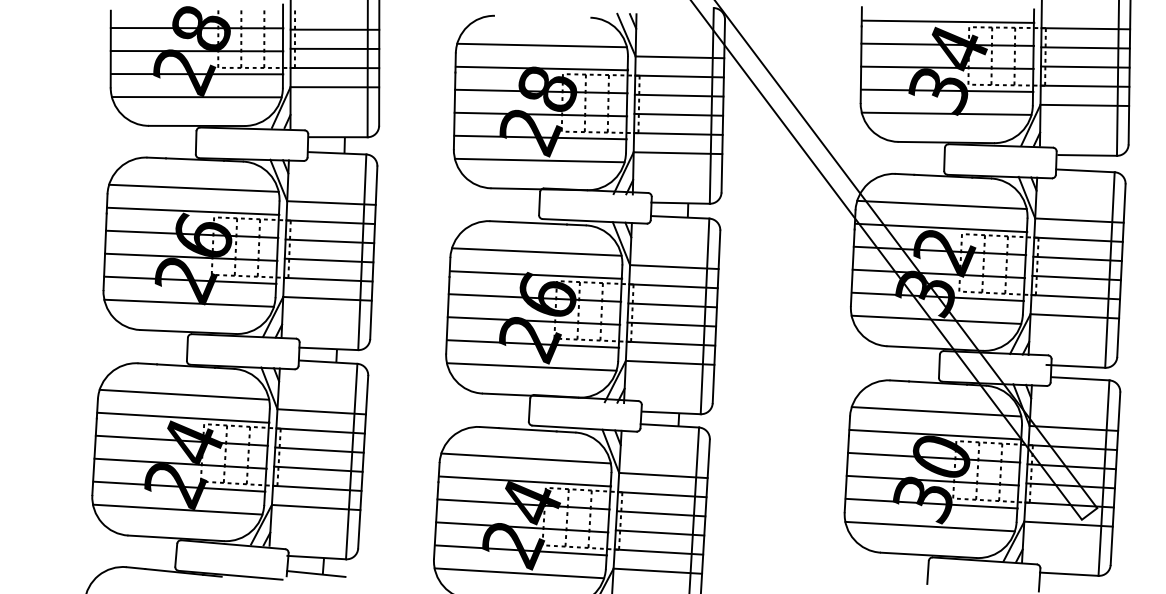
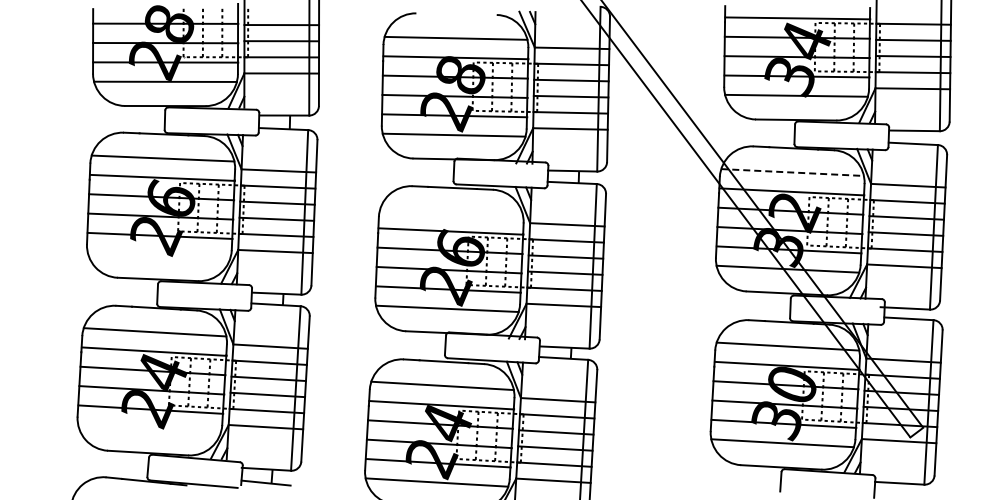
line: (943, 204) -> (793, 172), solid -> dashed
line: (536, 252) -> (451, 212), removed
line: (188, 303) -> (158, 255), removed
line: (177, 509) -> (149, 428), removed

